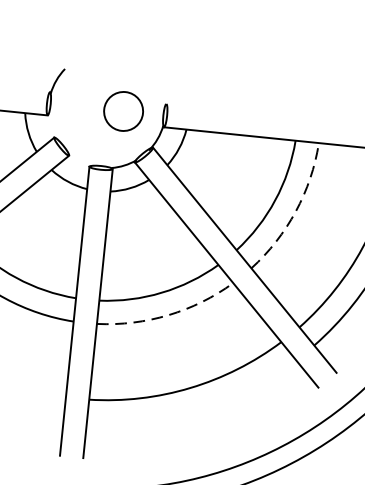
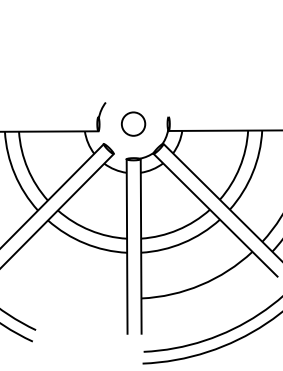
circle: (123, 110) -> (133, 123), moved
arc: (295, 210) -> (252, 172), dashed -> solid
arc: (168, 314) -> (183, 242), dashed -> solid

